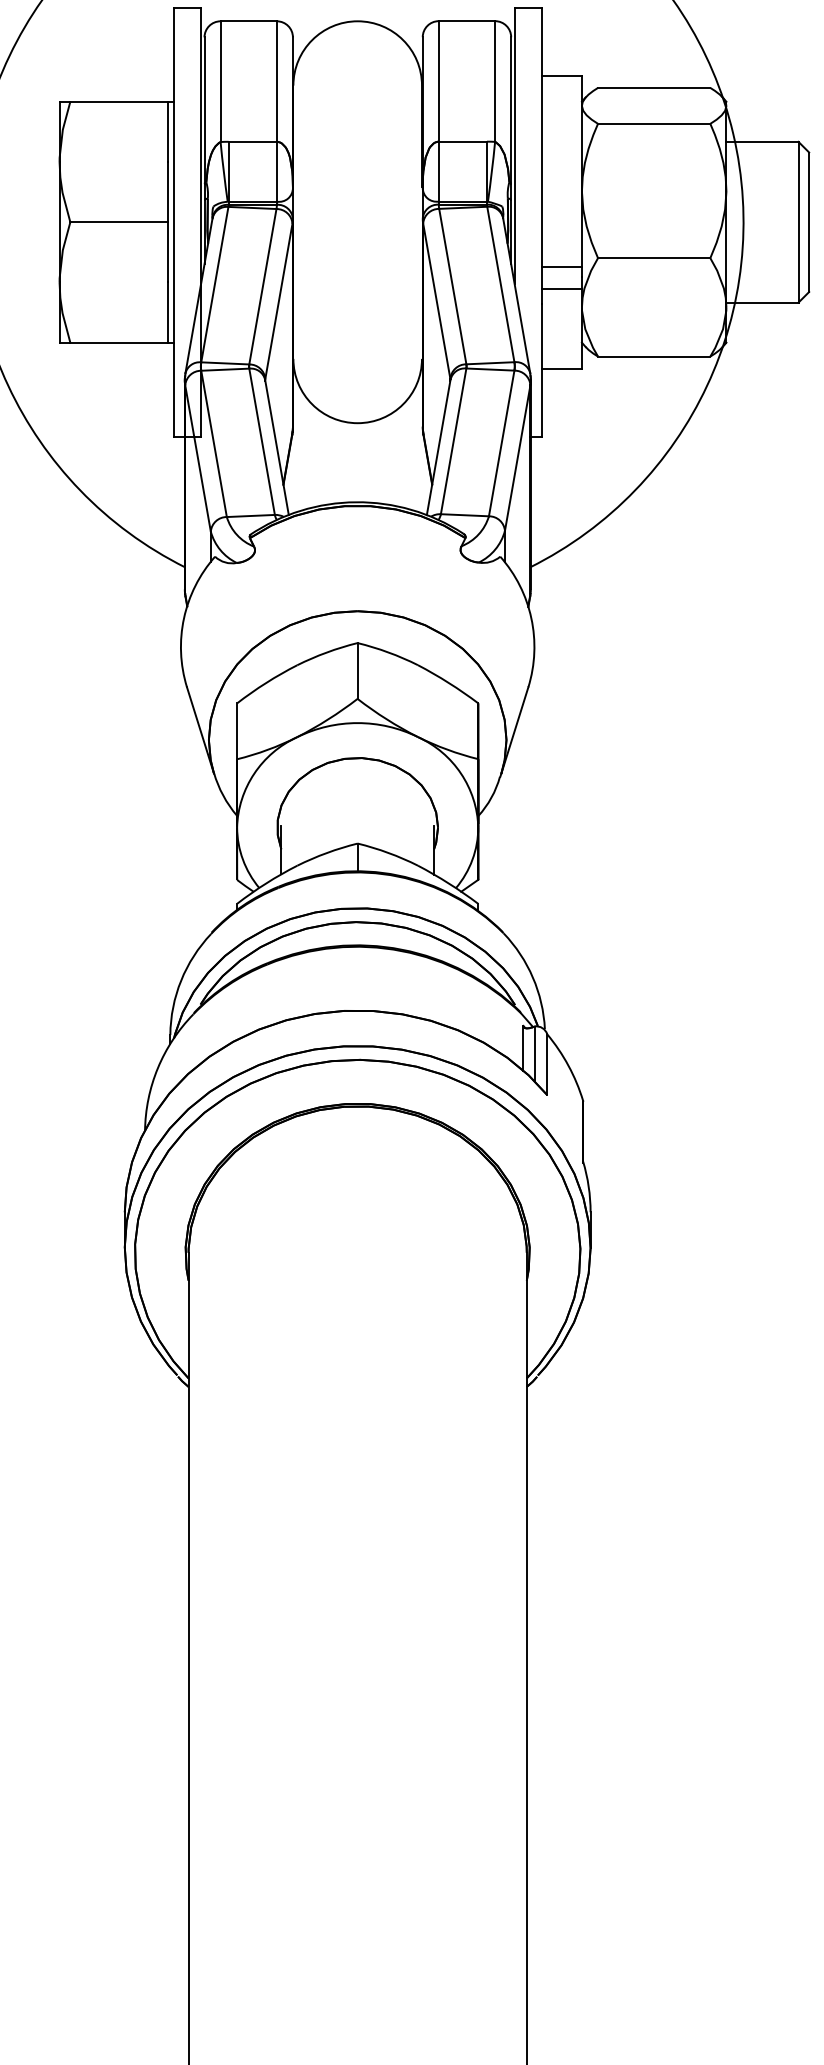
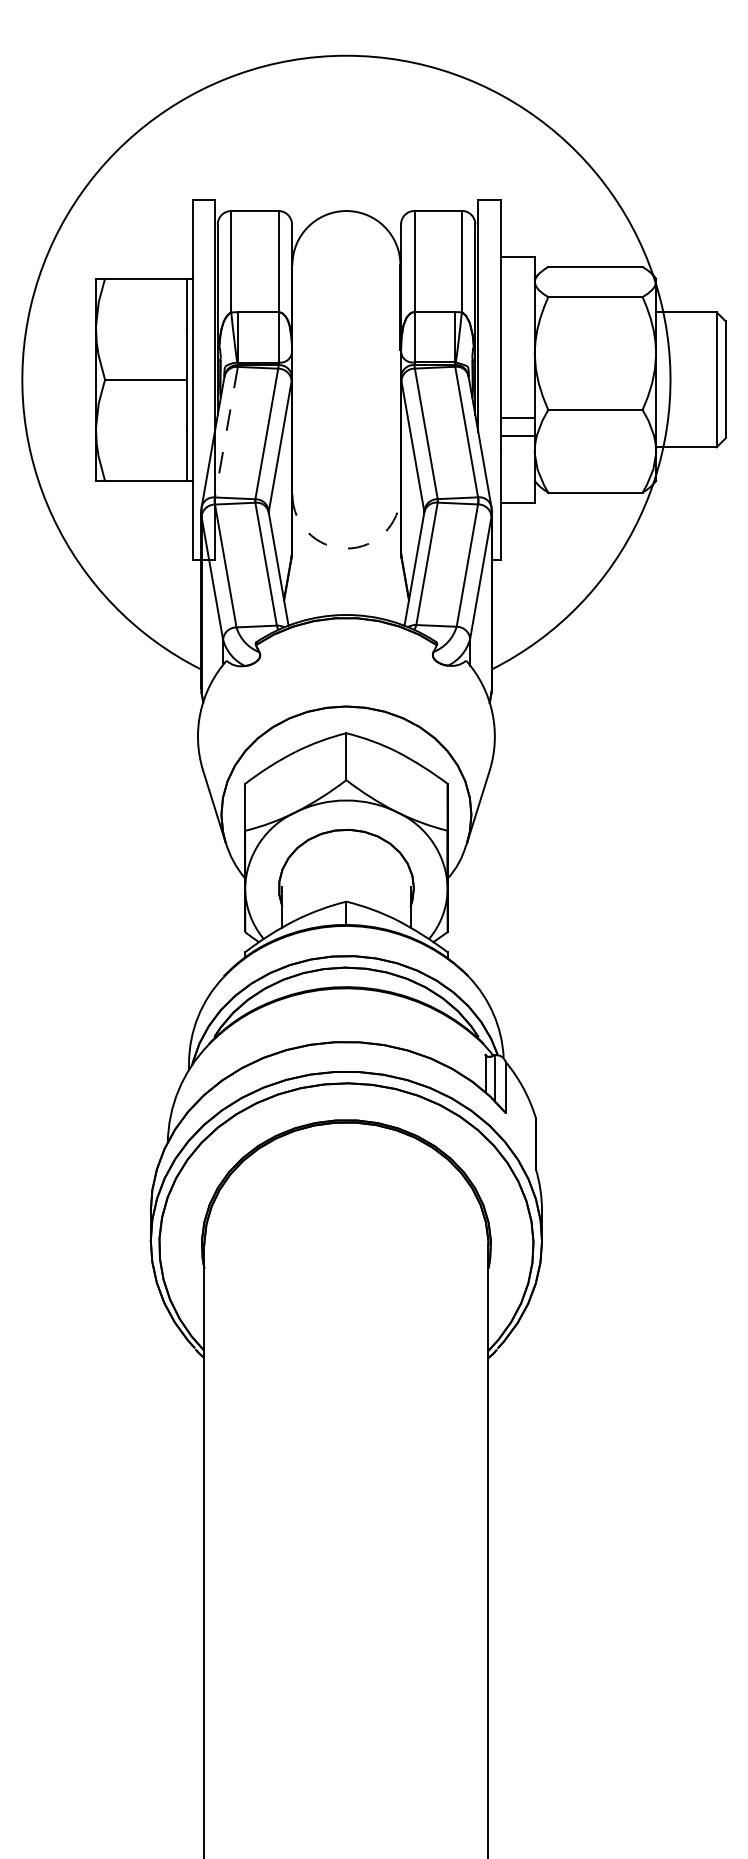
line: (214, 284) -> (226, 432), solid -> dashed
arc: (357, 423) -> (346, 548), solid -> dashed

